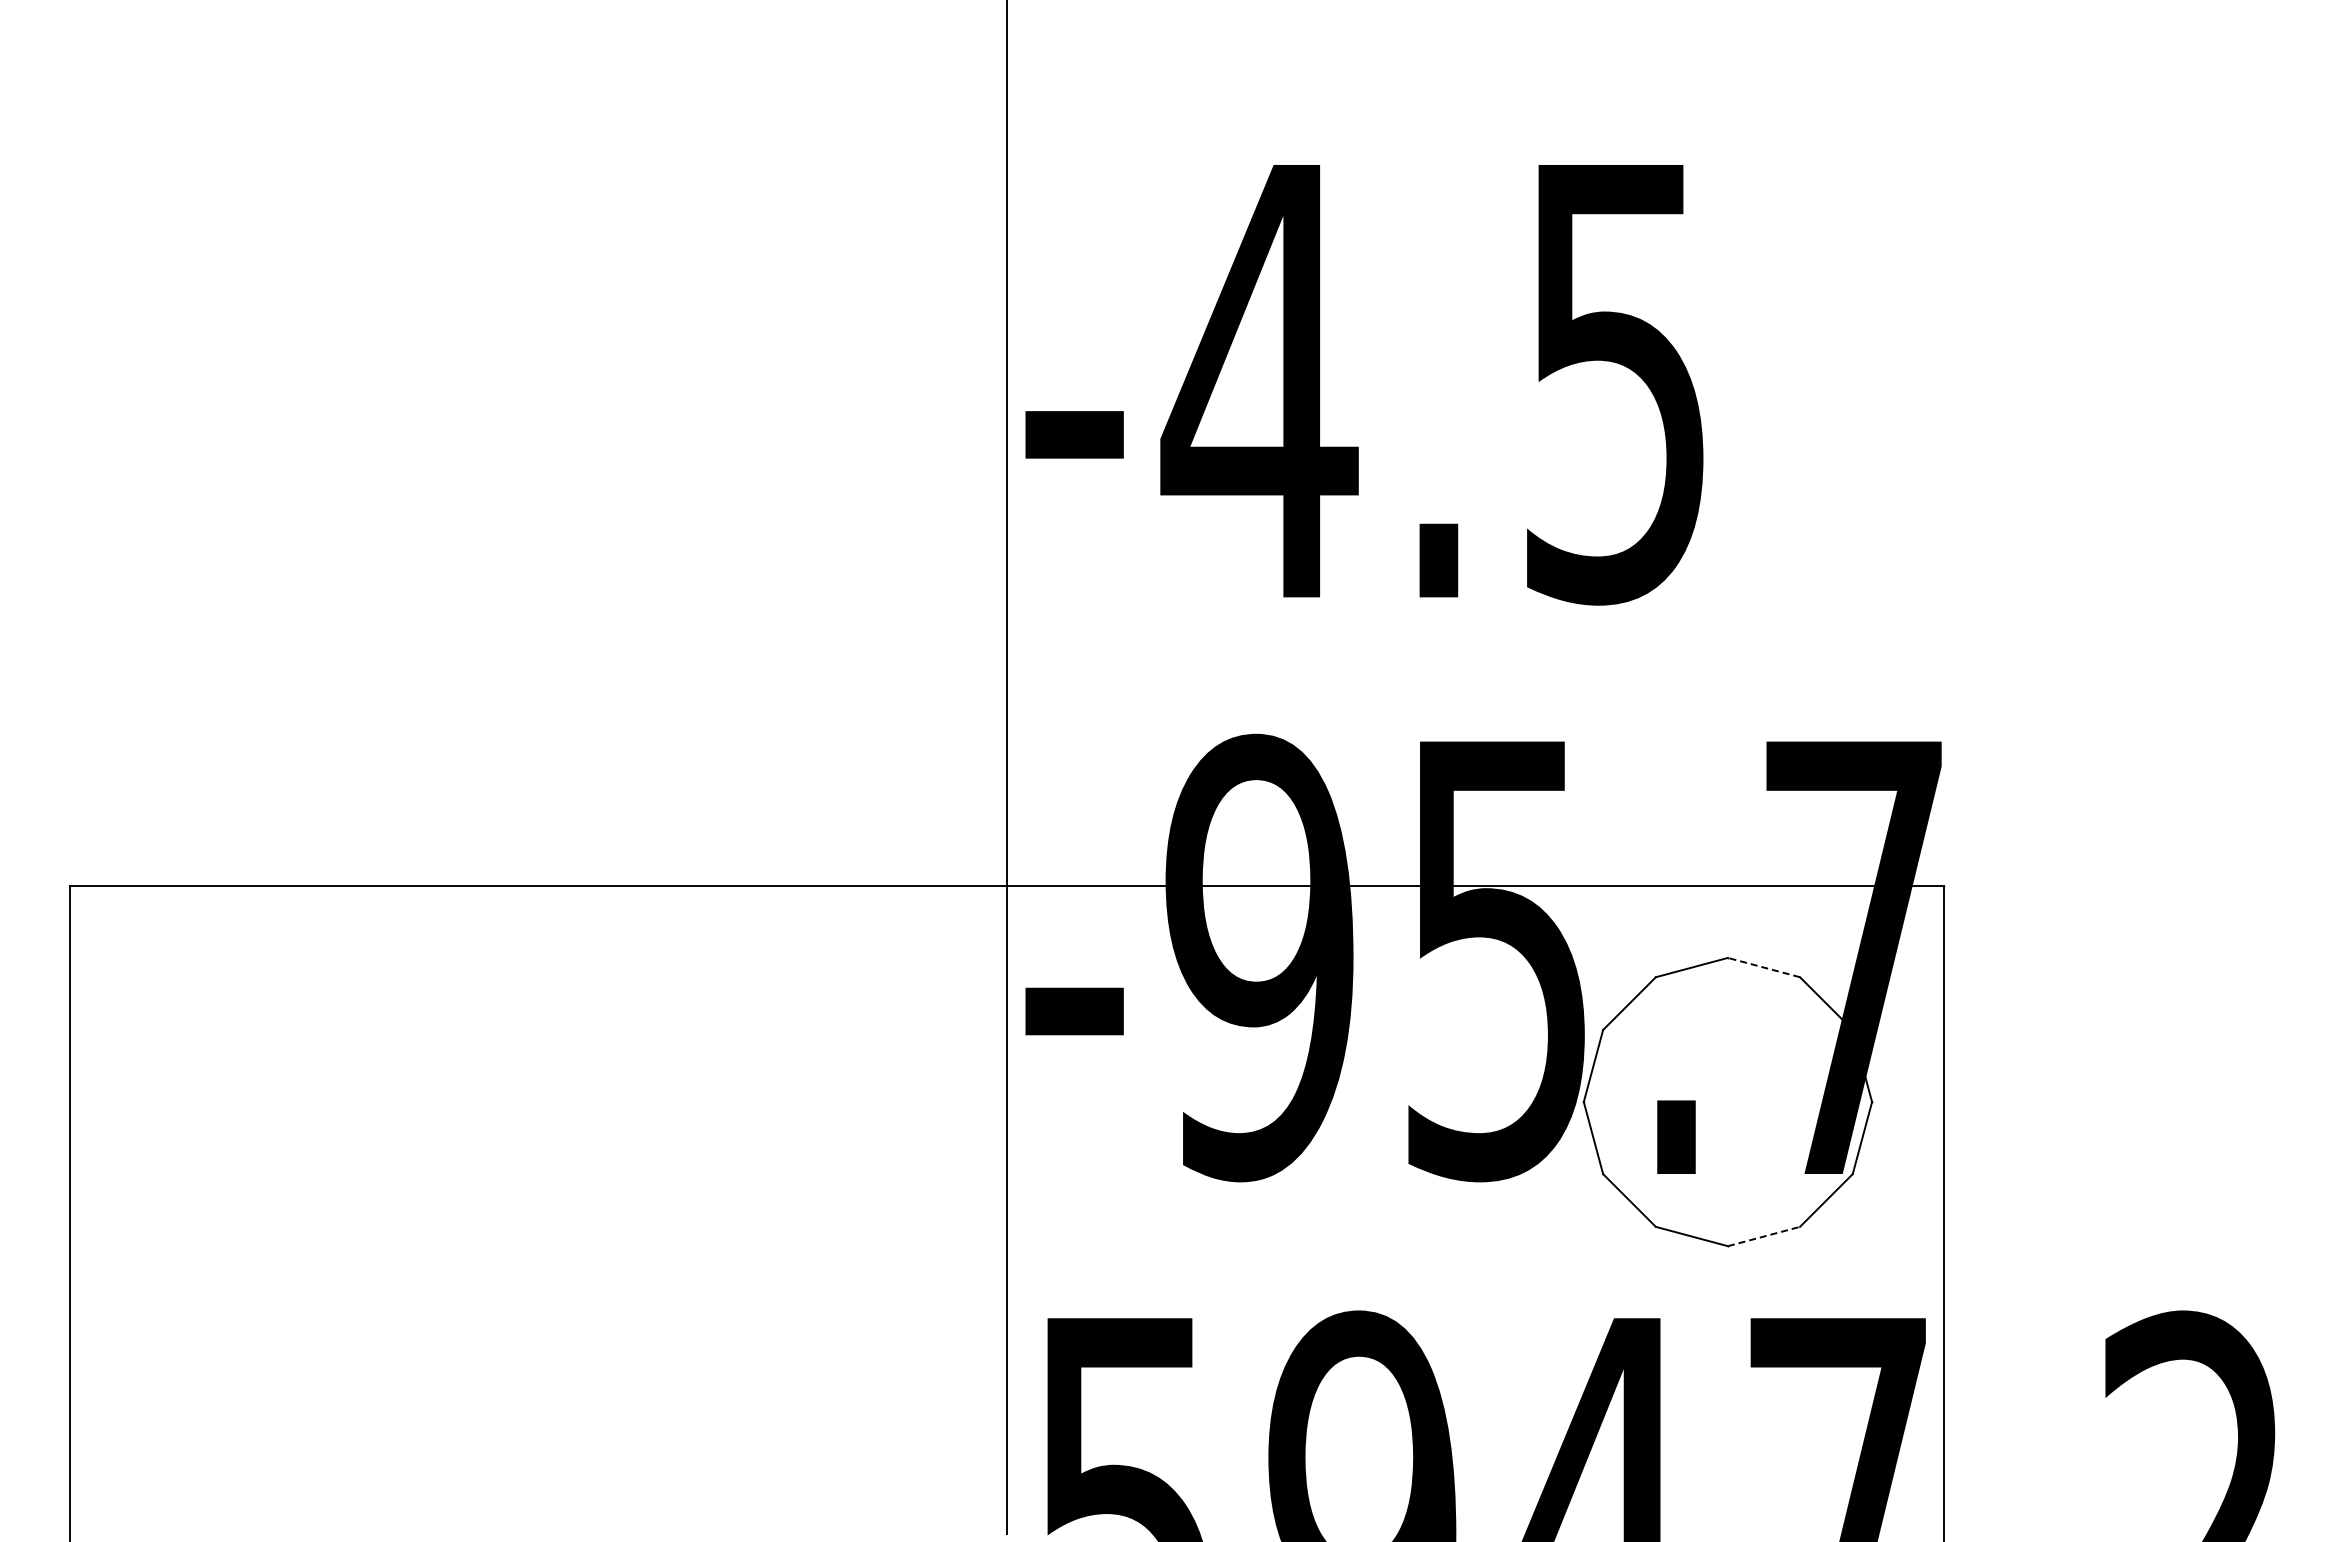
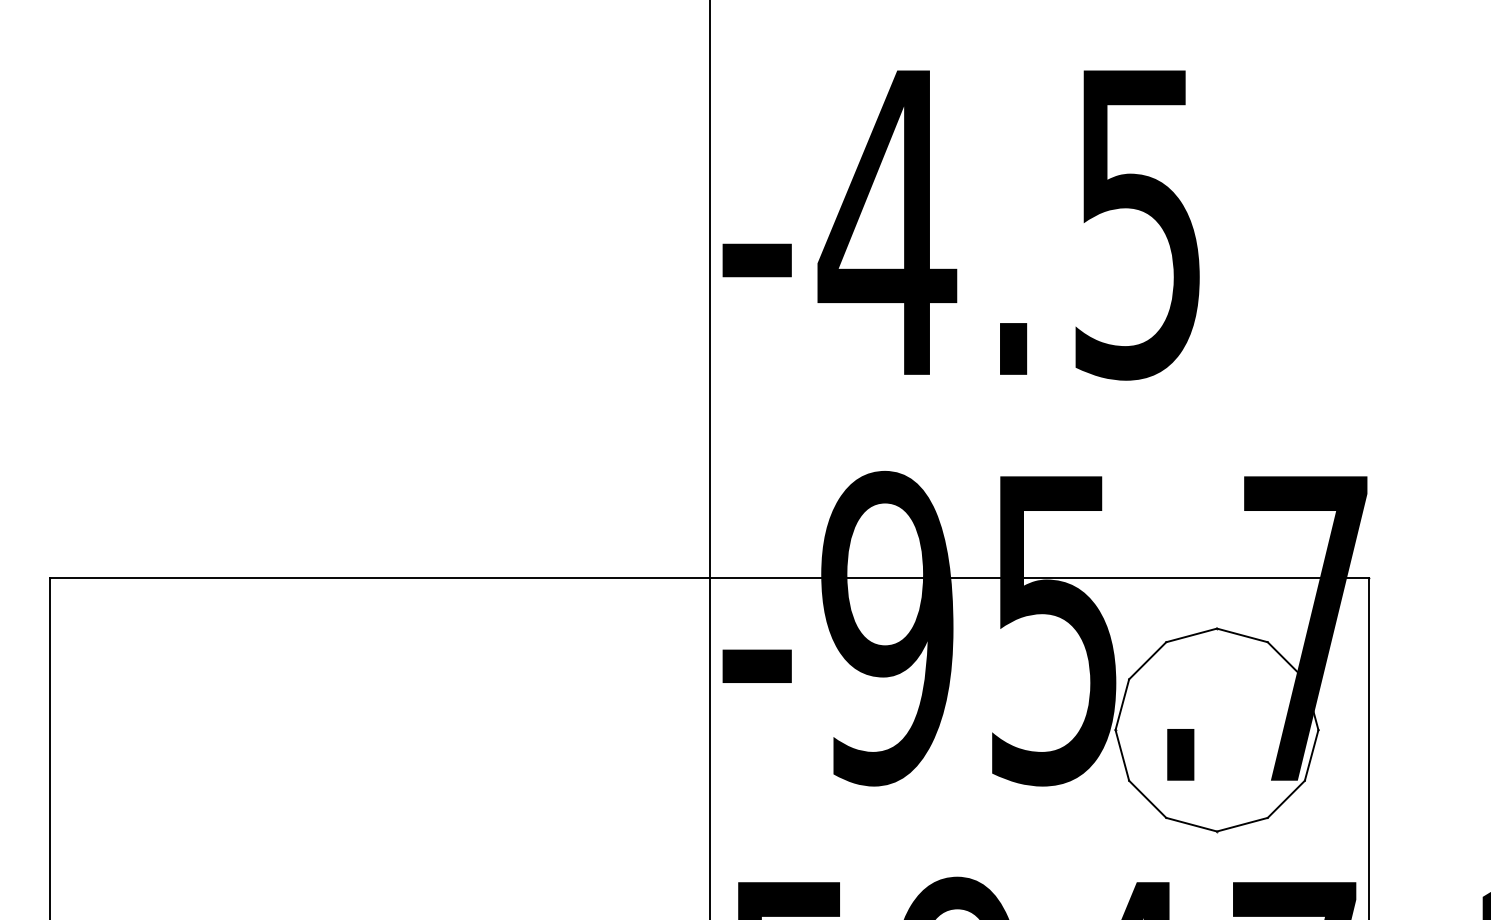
line: (1763, 967) -> (1242, 635), dashed -> solid
line: (1764, 1236) -> (1242, 824), dashed -> solid

